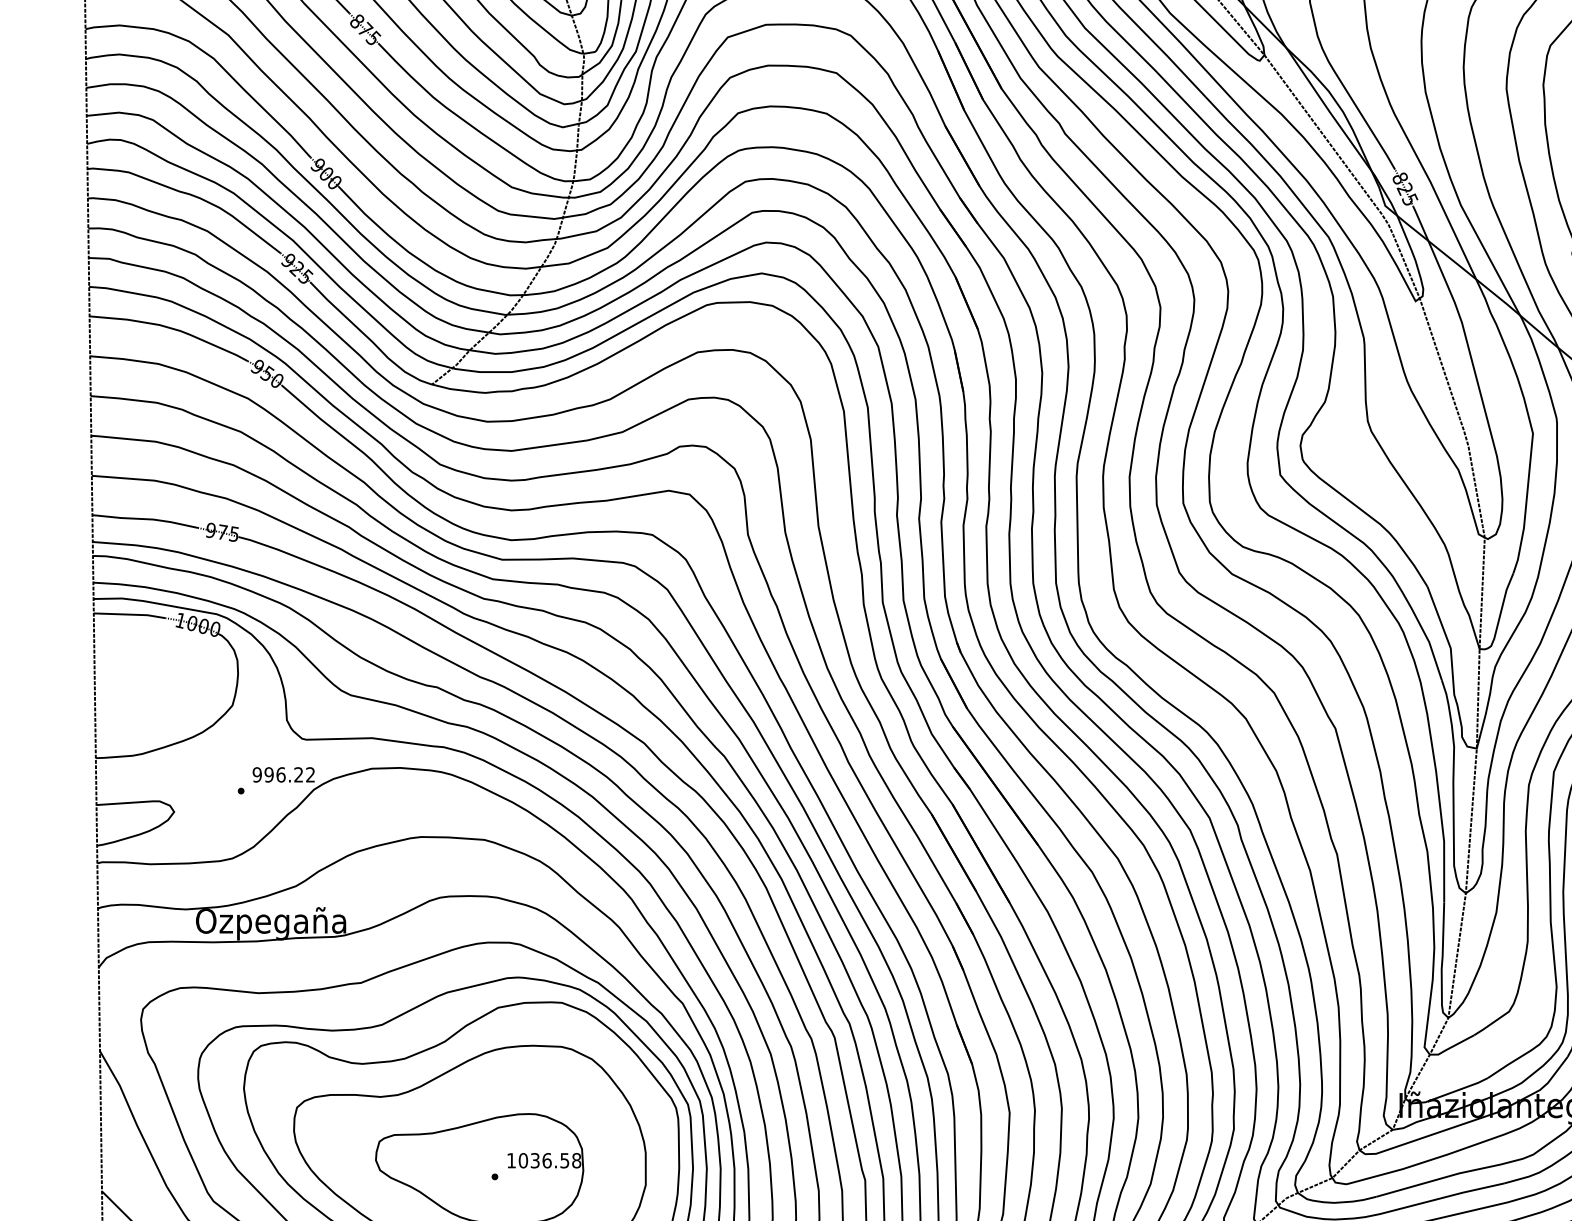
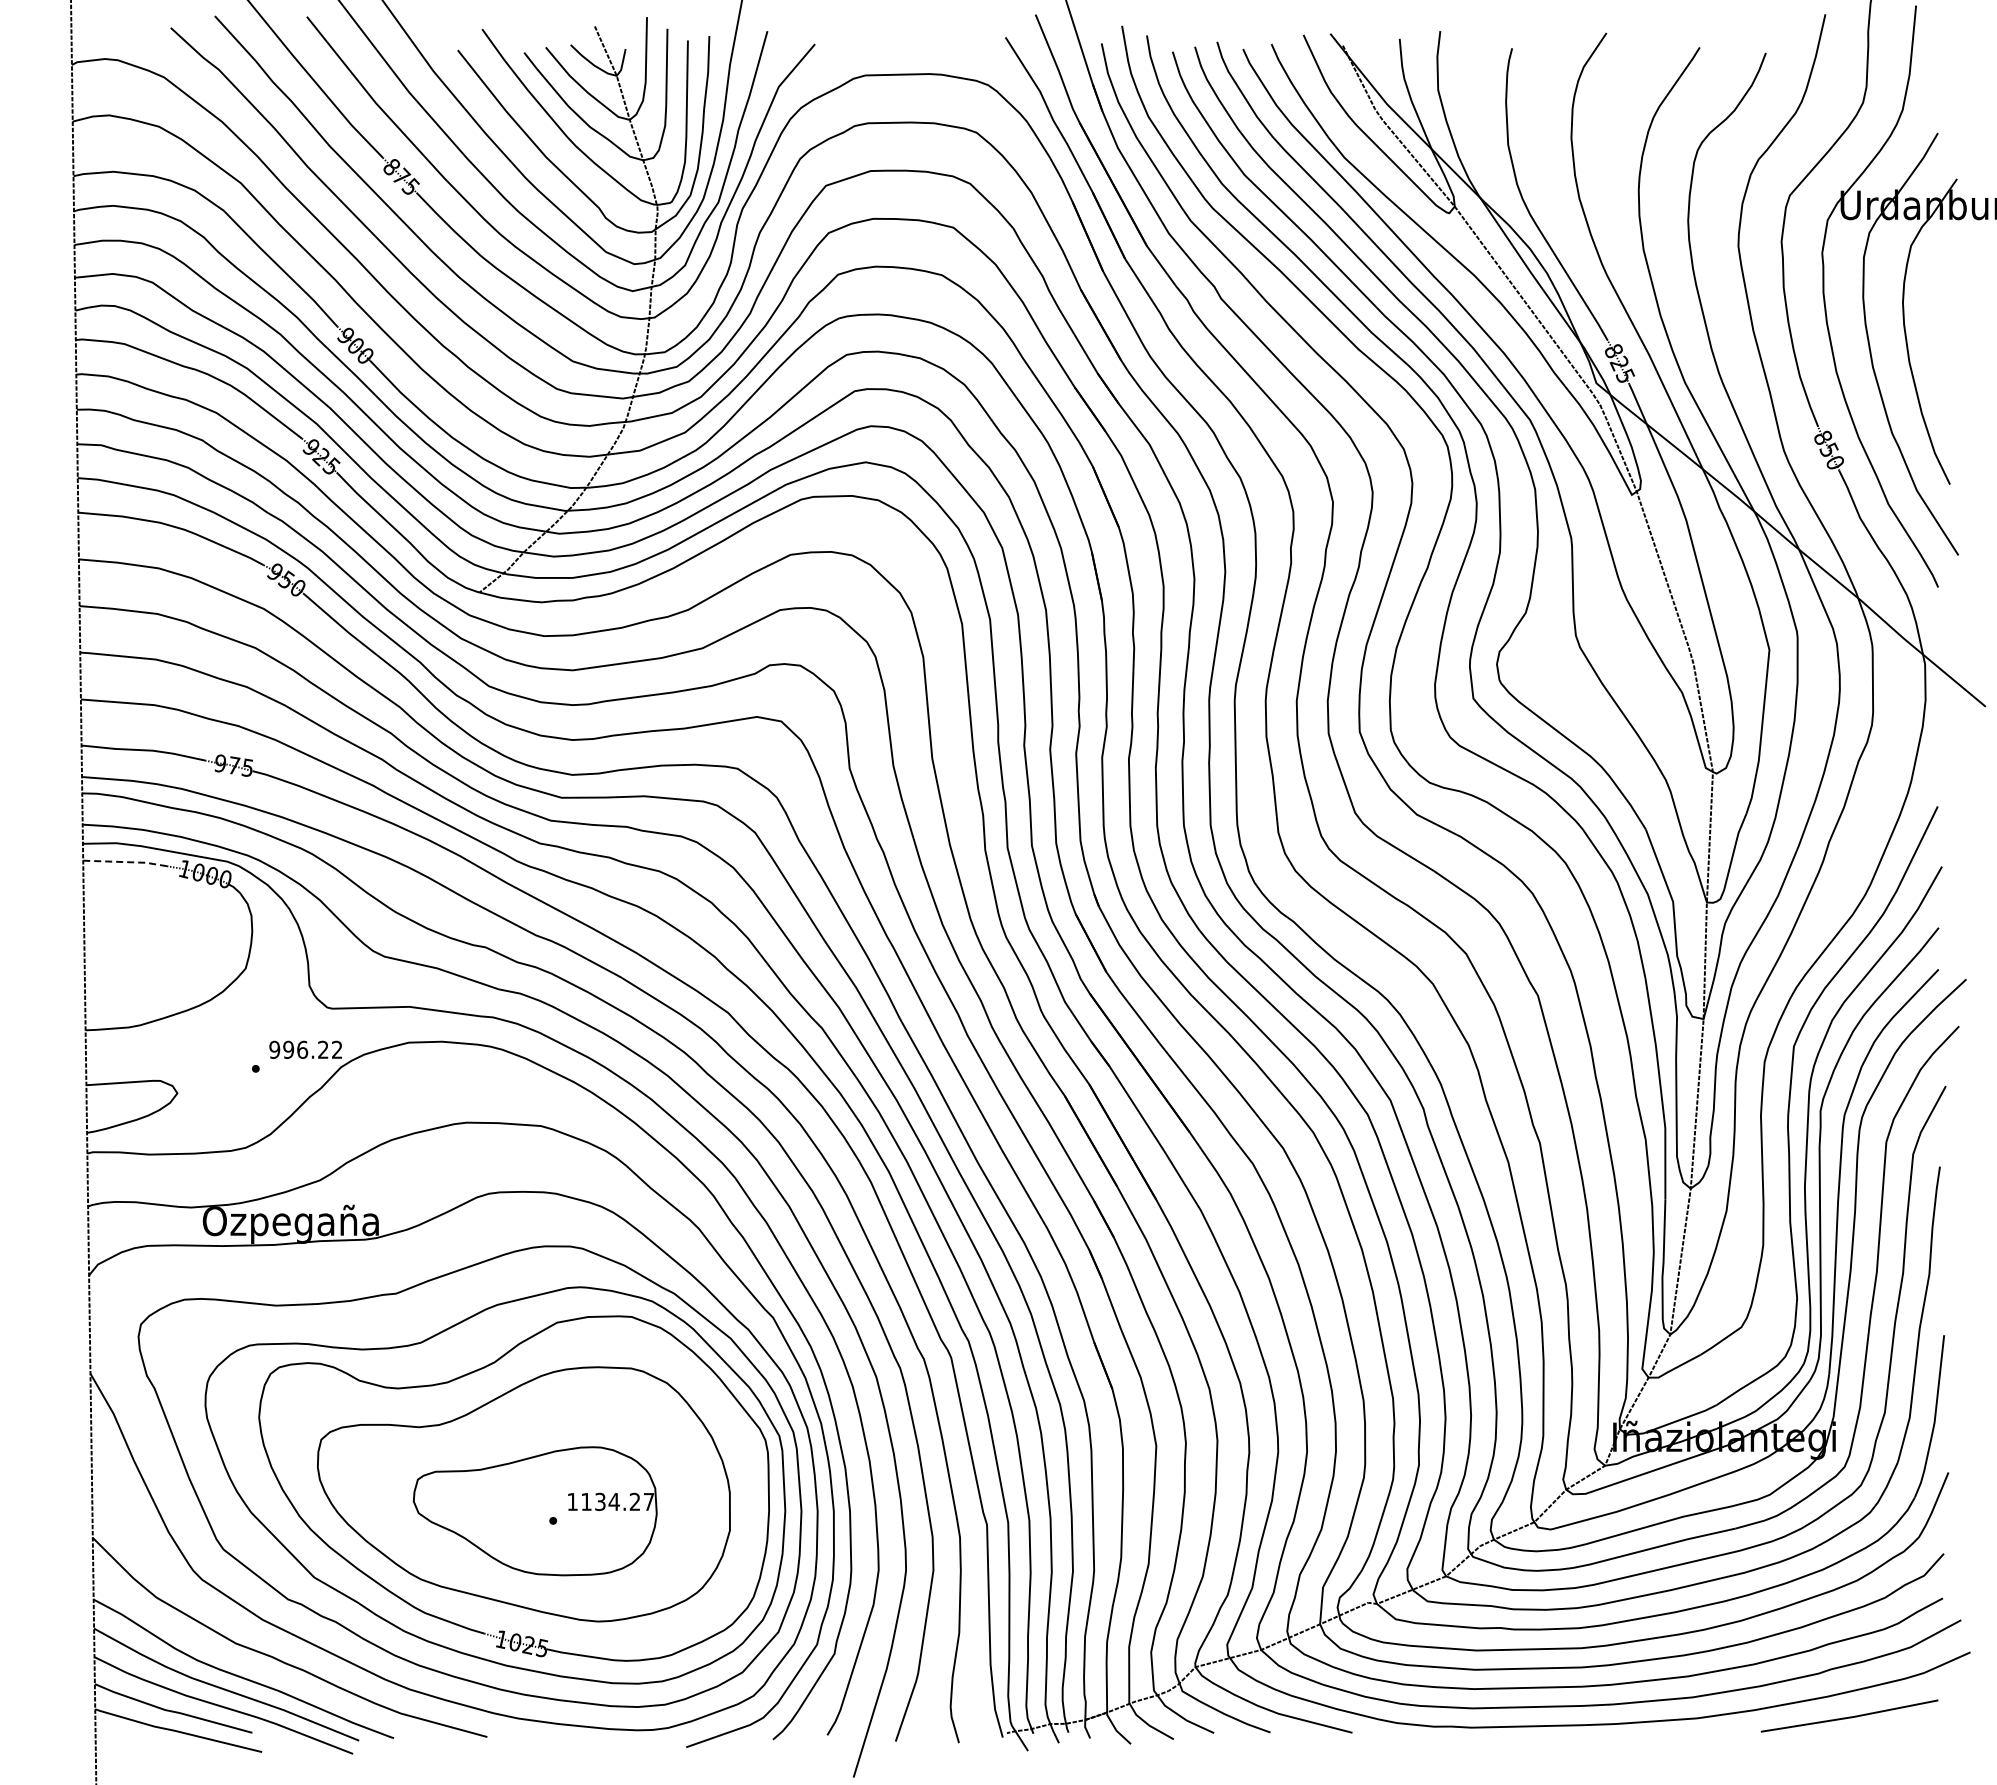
line: (130, 614) -> (126, 862), solid -> dashed
text: (549, 1160) -> (617, 1501), 1036.58 -> 1134.27

